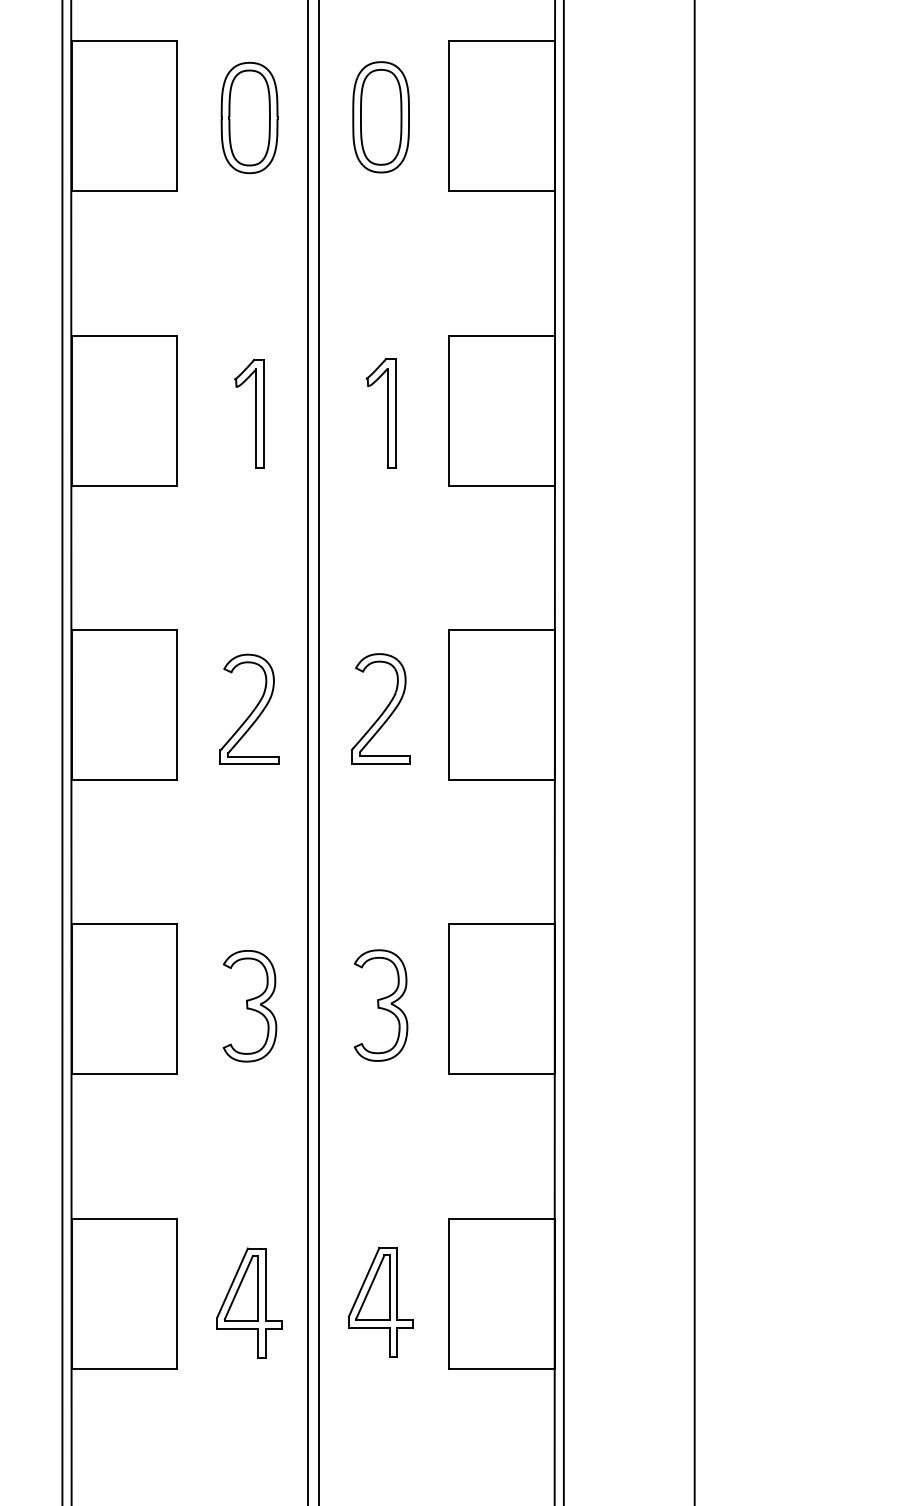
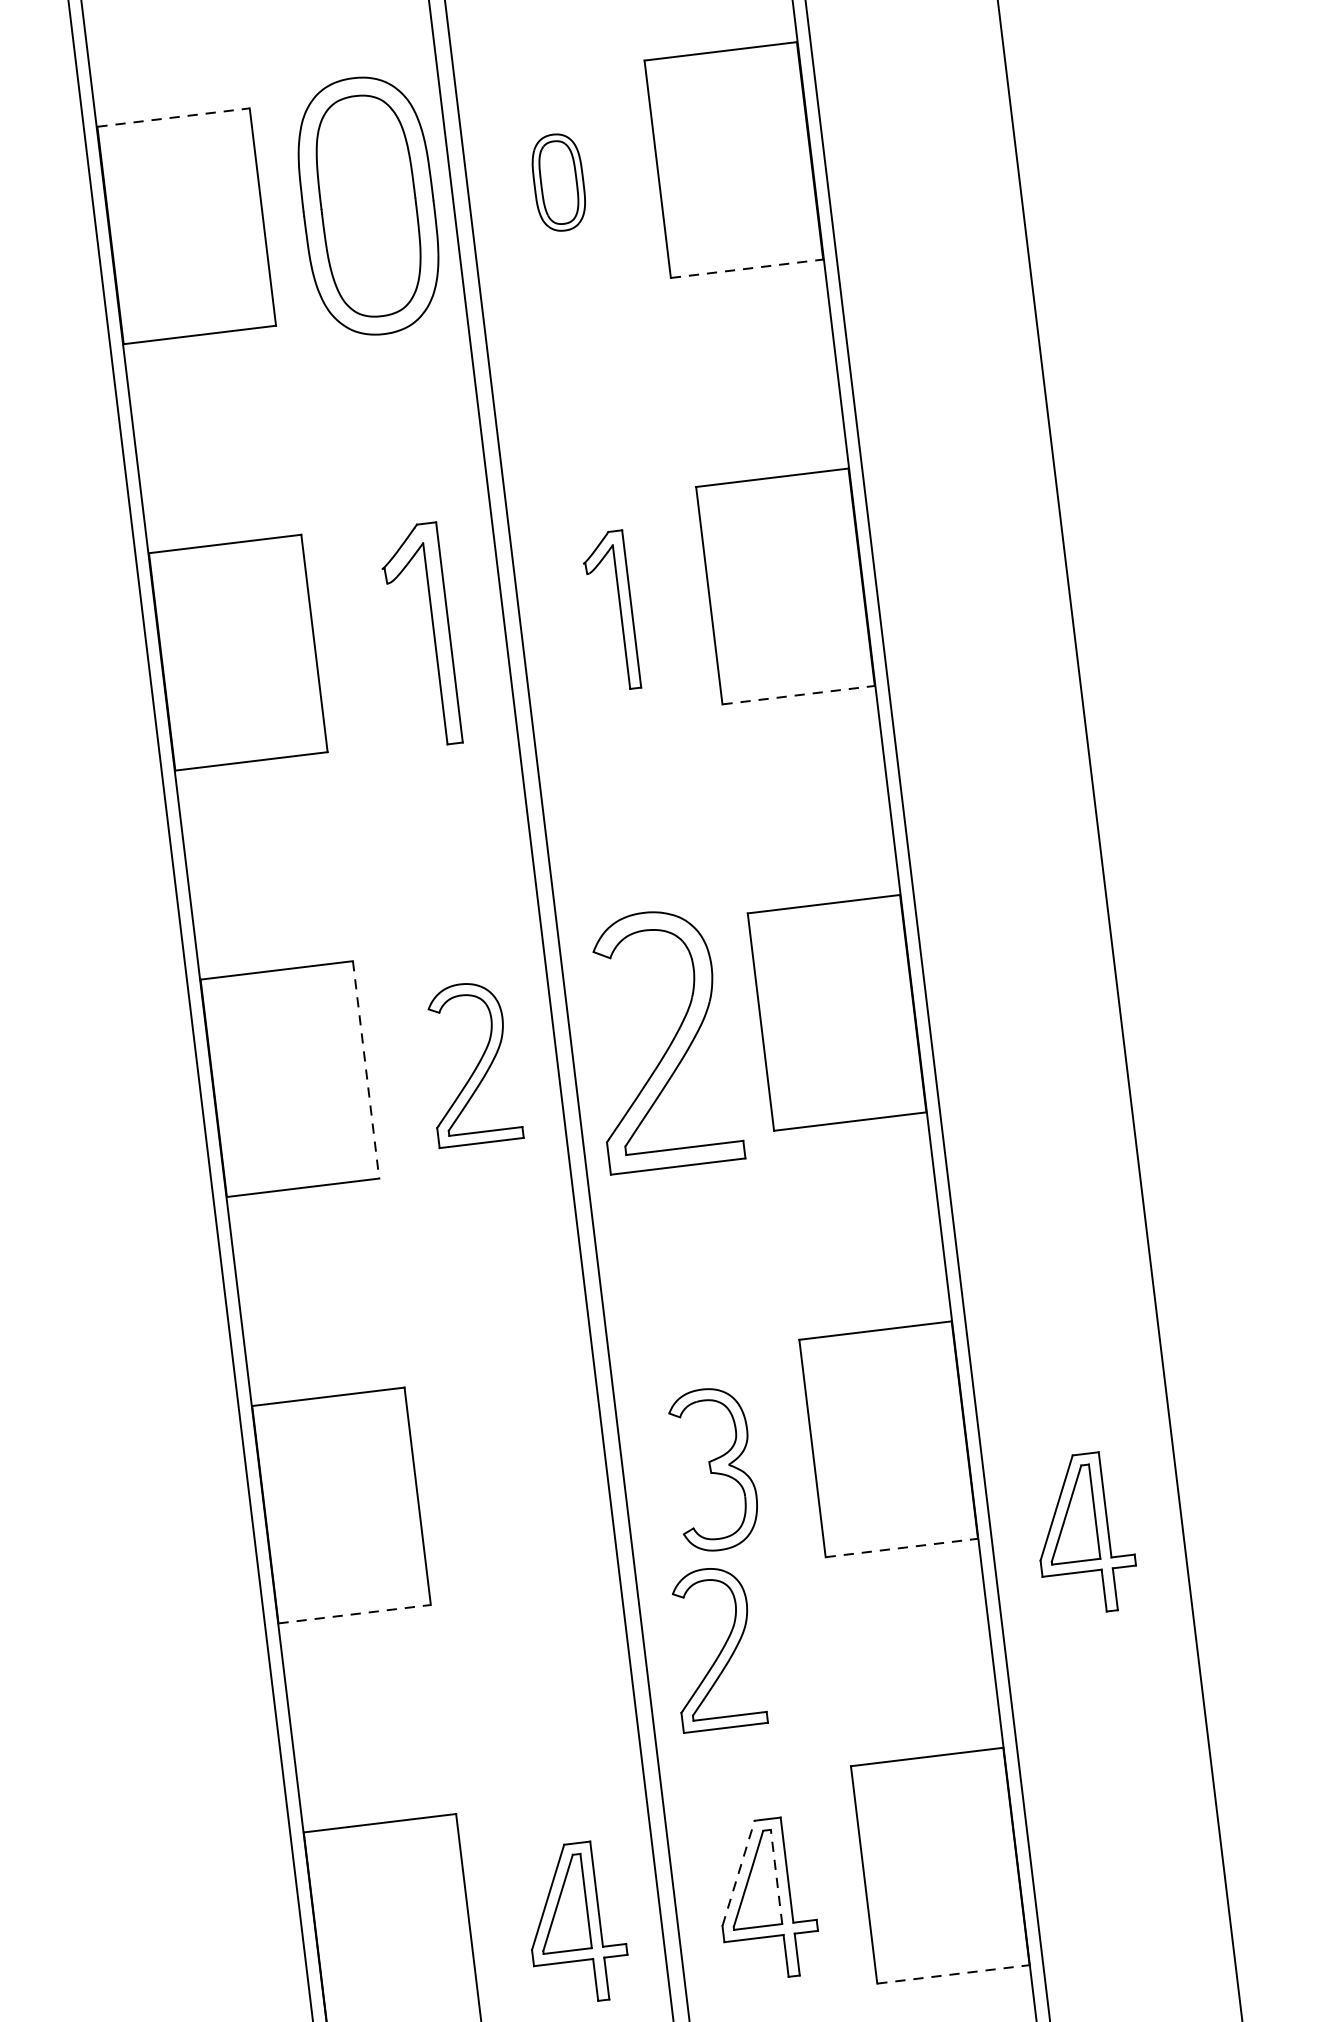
line: (124, 41) -> (173, 117), solid -> dashed
part: (380, 117) -> (558, 182), size x0.6
part: (249, 118) -> (368, 207), size x1.6
line: (501, 191) -> (746, 268), solid -> dashed
part: (249, 413) -> (420, 634), size x1.4
line: (501, 485) -> (797, 694), solid -> dashed
line: (176, 705) -> (365, 1070), solid -> dashed
part: (380, 708) -> (661, 1039), size x1.6
part: (249, 1006) -> (524, 1493), removed
line: (124, 1074) -> (354, 1614), solid -> dashed
line: (501, 1074) -> (901, 1548), solid -> dashed
part: (627, 1079) -> (1084, 1533), added
part: (367, 1126) -> (716, 1646), added
line: (364, 1282) -> (739, 1873), solid -> dashed
line: (389, 1287) -> (776, 1876), solid -> dashed
line: (501, 1368) -> (952, 1974), solid -> dashed

